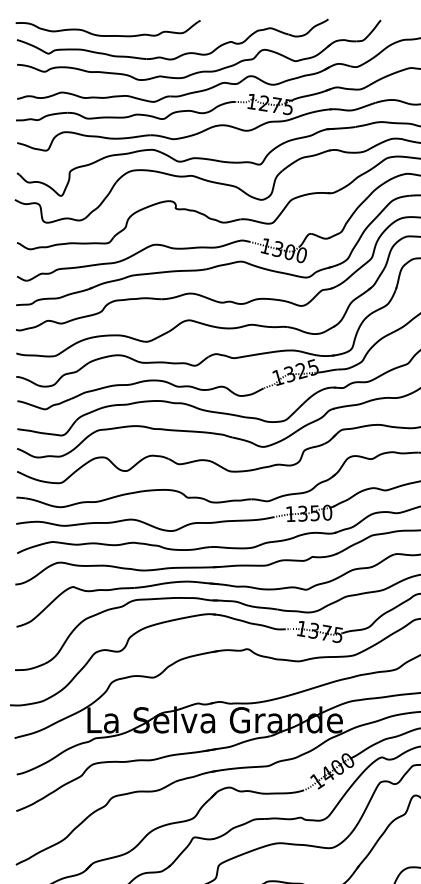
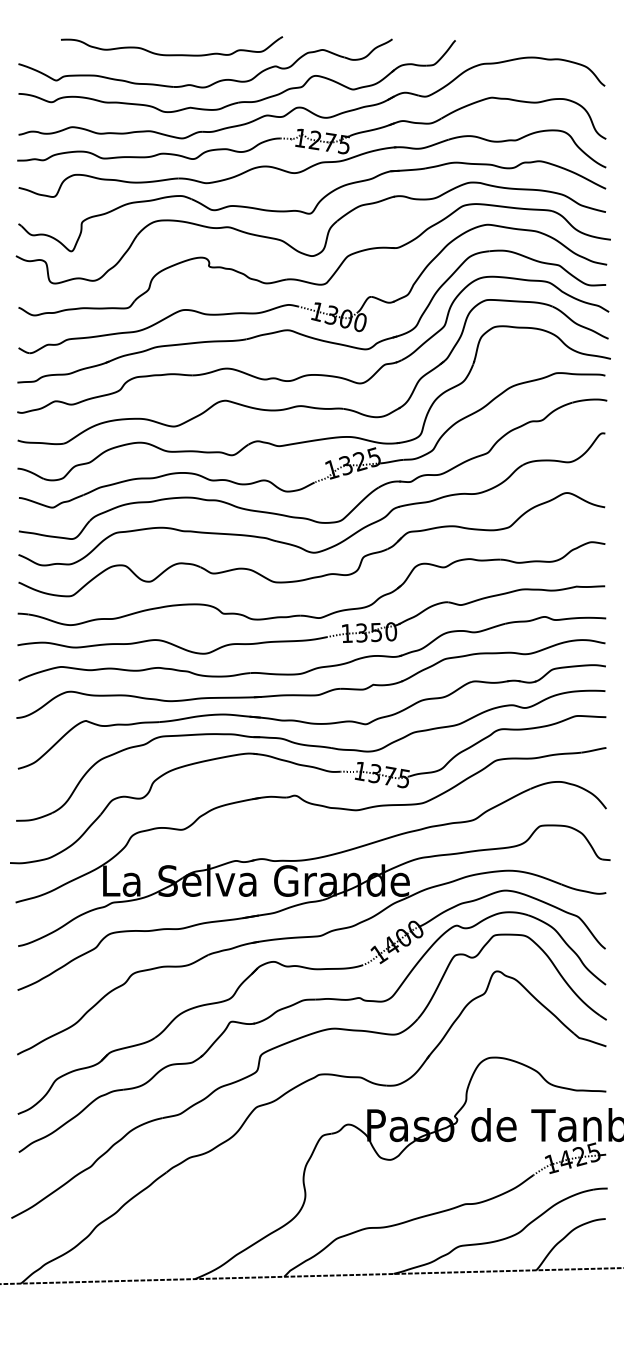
part: (108, 35) -> (172, 54), moved

